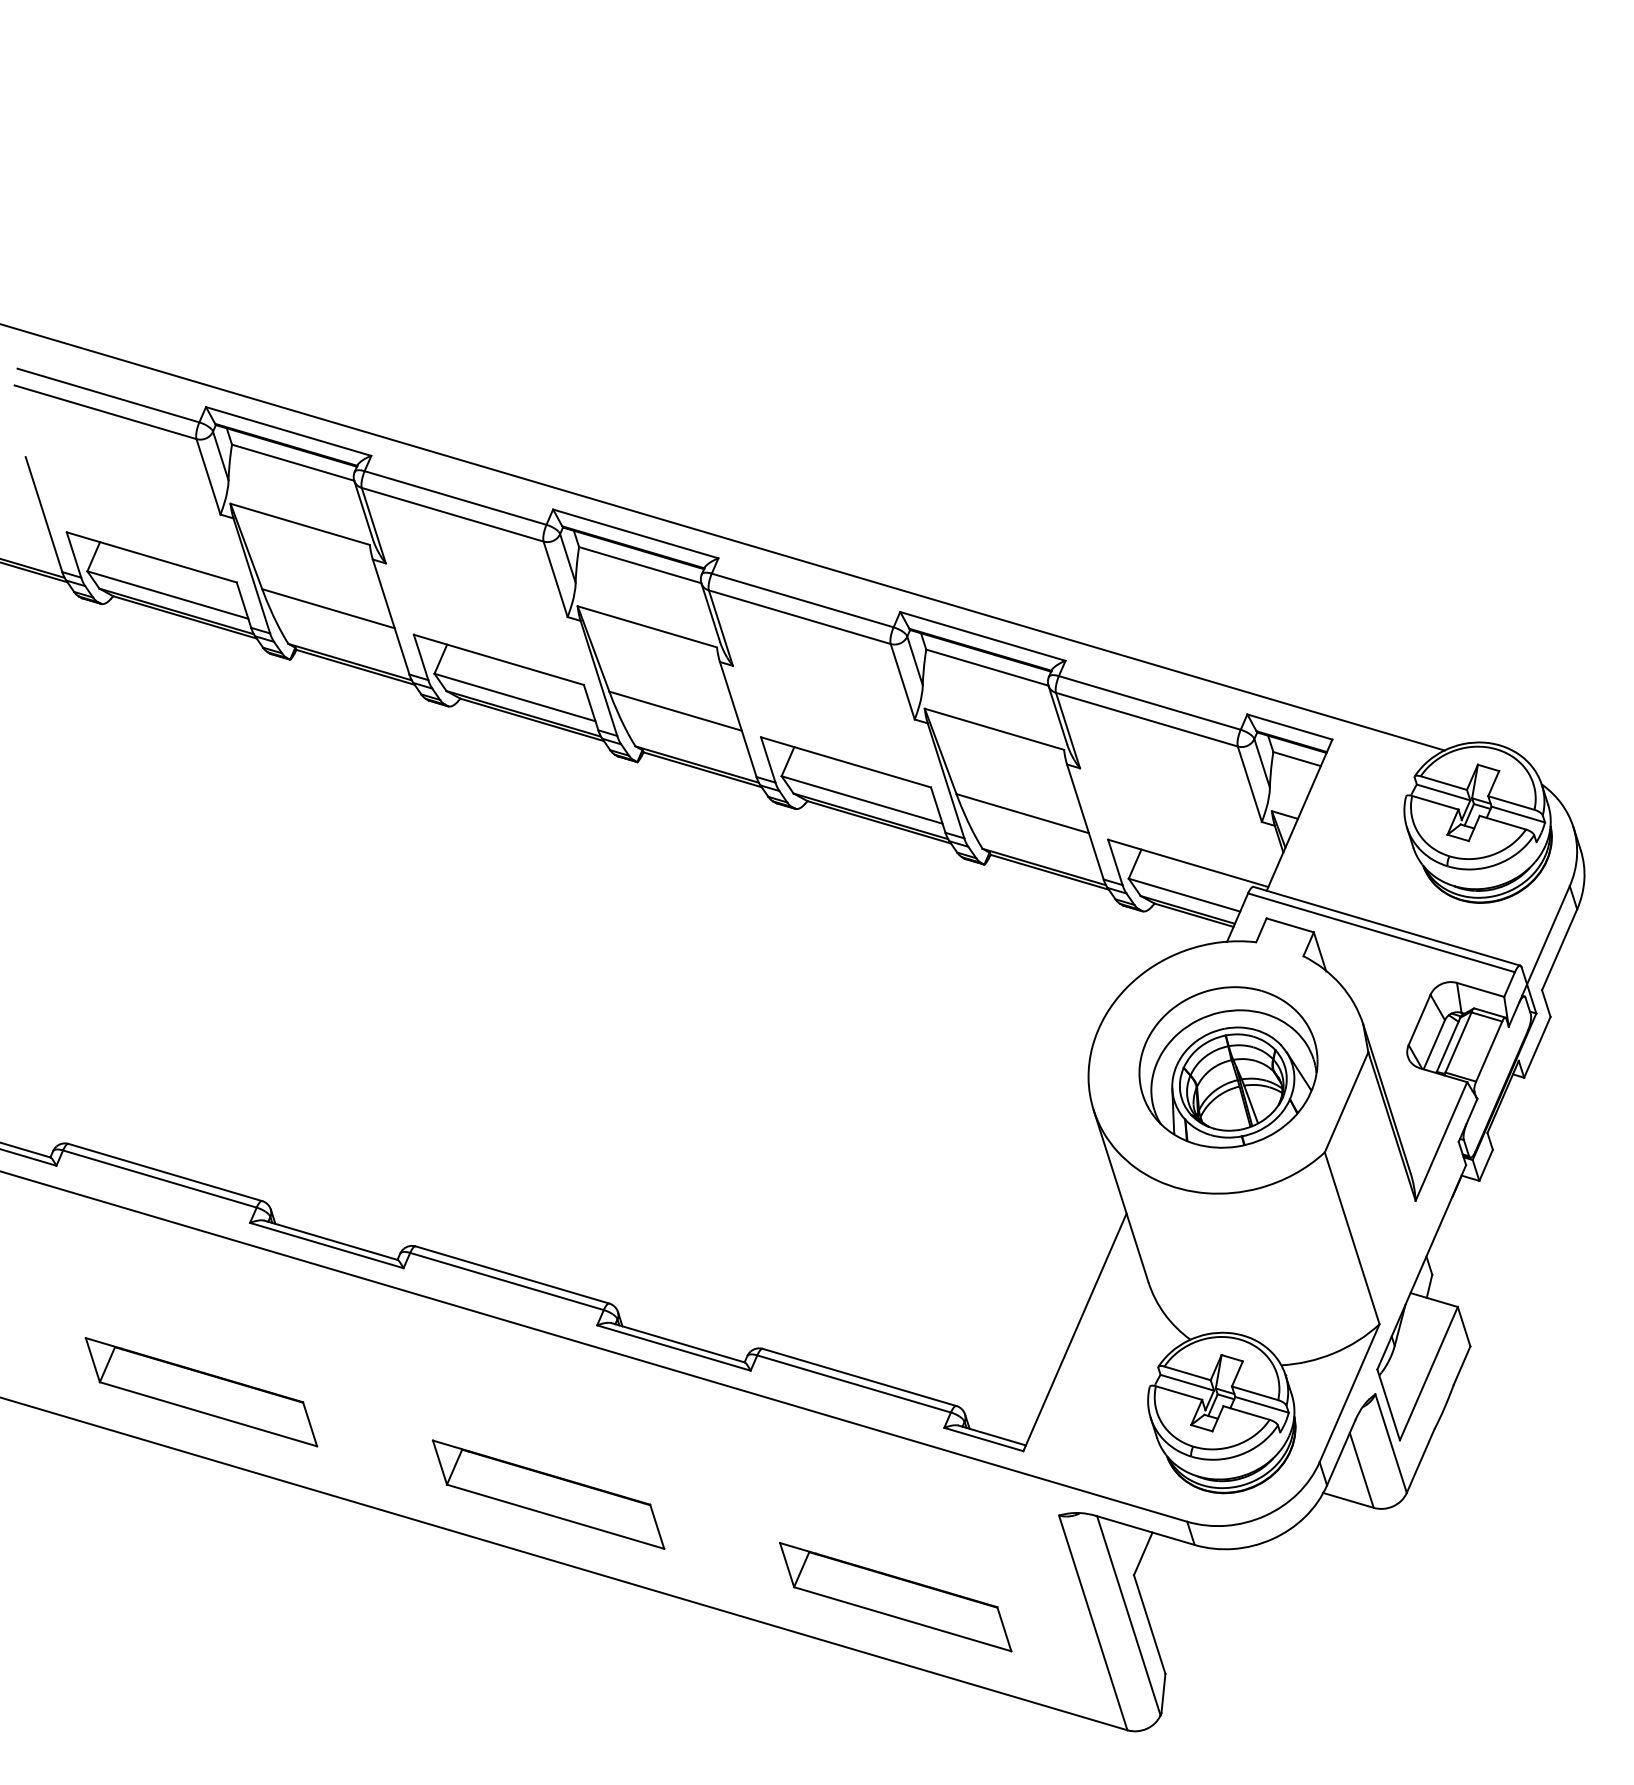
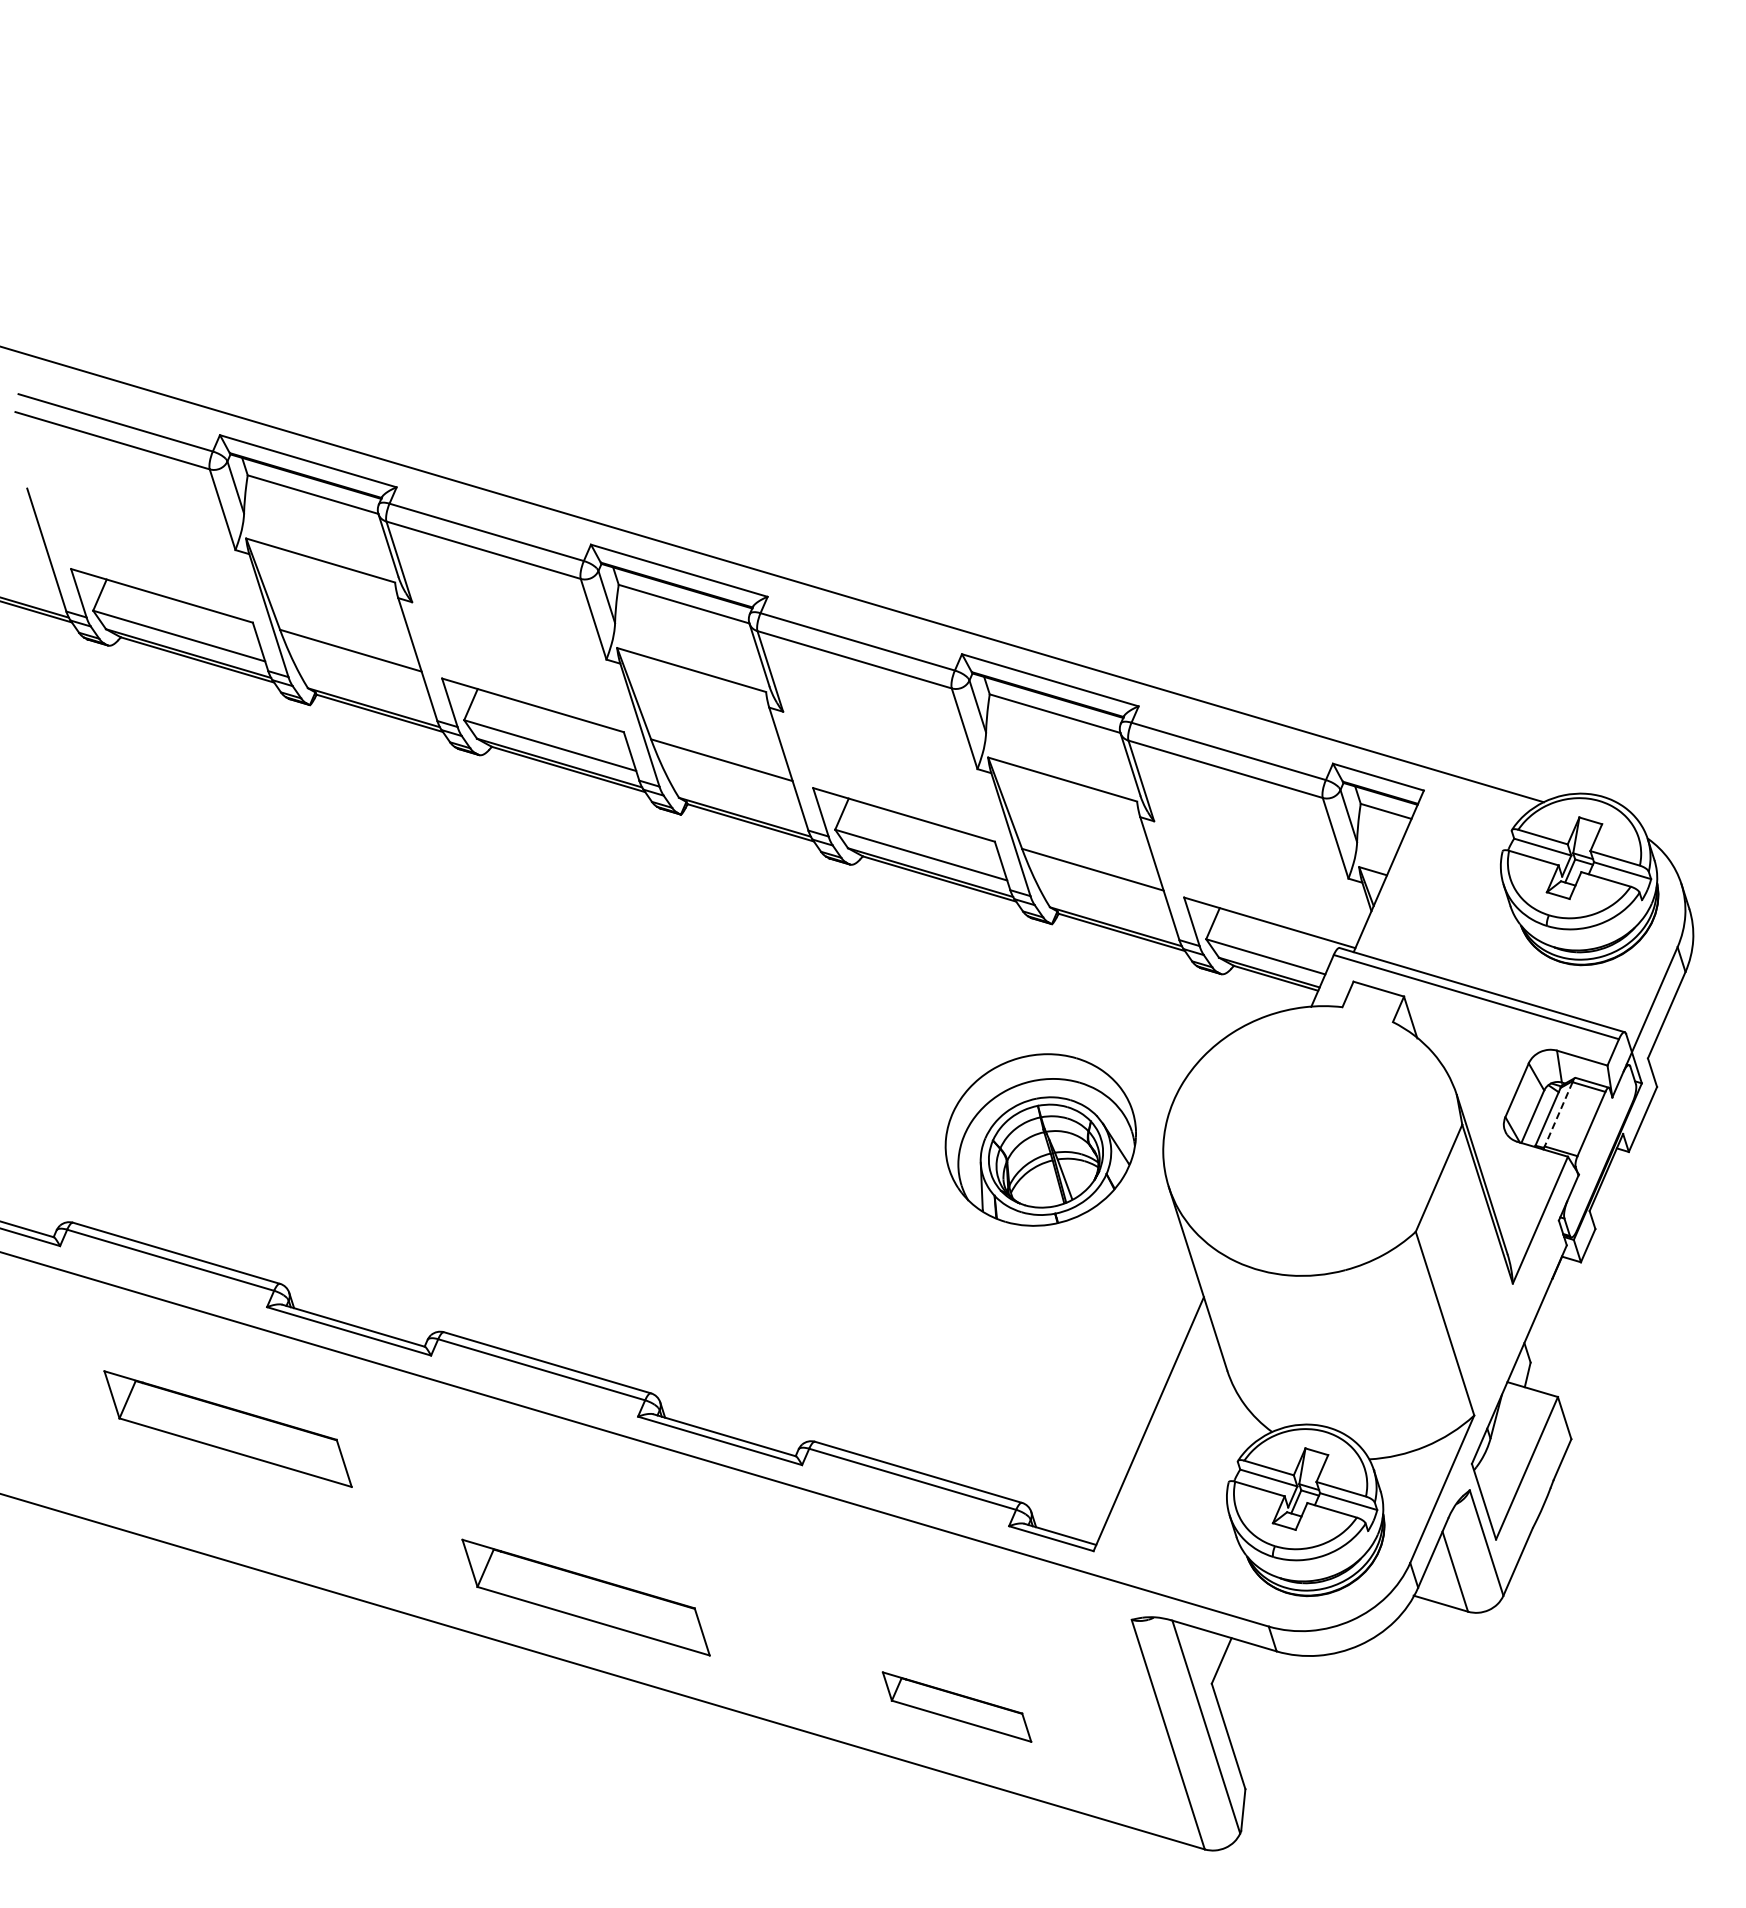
line: (1458, 1042) -> (1558, 1114), solid -> dashed
part: (1228, 1066) -> (1040, 1139), moved
part: (200, 1391) -> (227, 1428), moved
part: (895, 1596) -> (956, 1706), size x0.6

